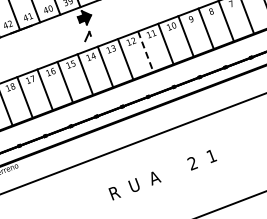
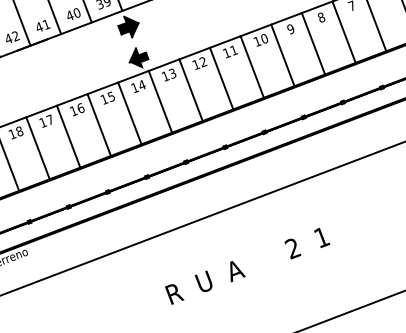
fill: (91, 38) -> (139, 58), added
line: (145, 51) -> (221, 78), dashed -> solid

